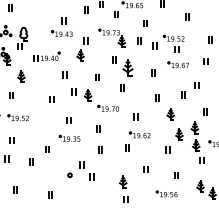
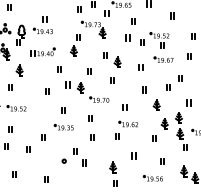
part: (61, 26) -> (42, 24), moved
part: (111, 37) -> (93, 29), moved
part: (128, 67) -> (117, 62), size x0.71

